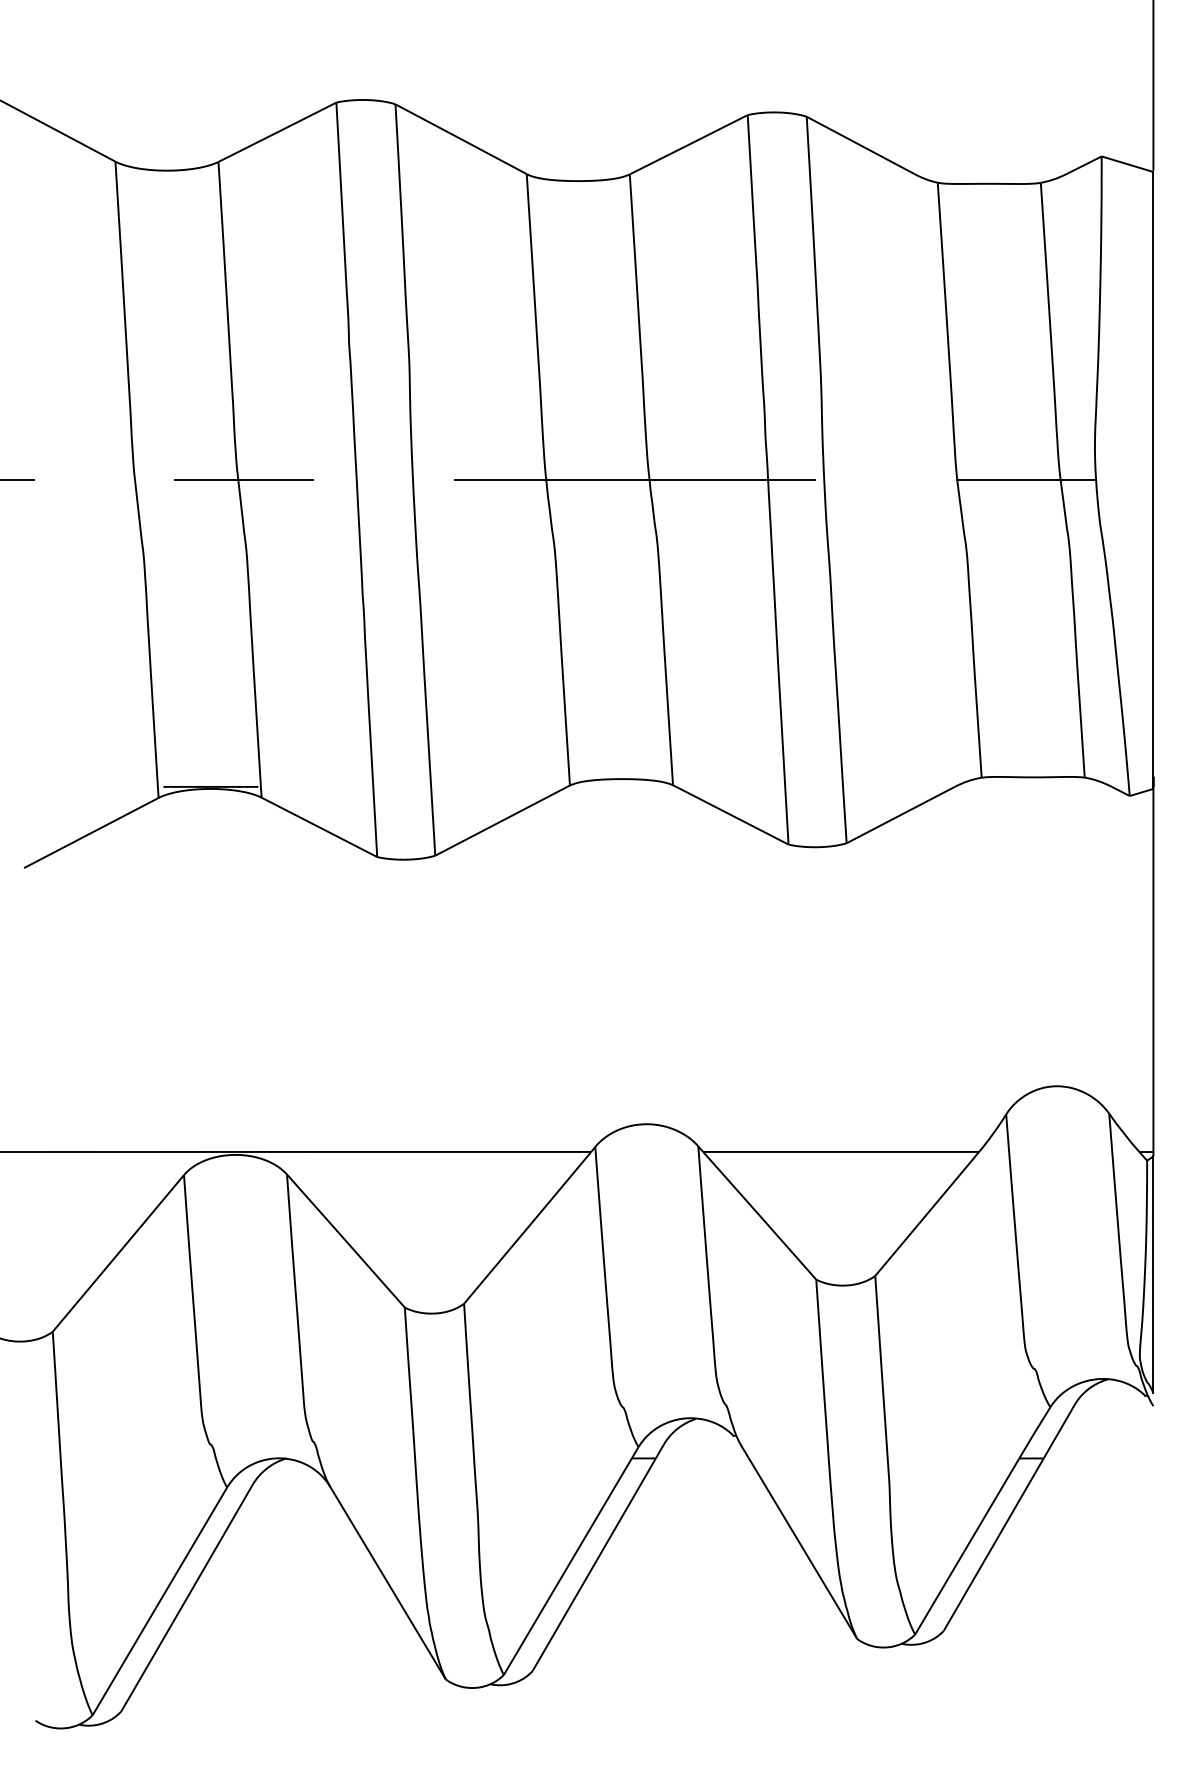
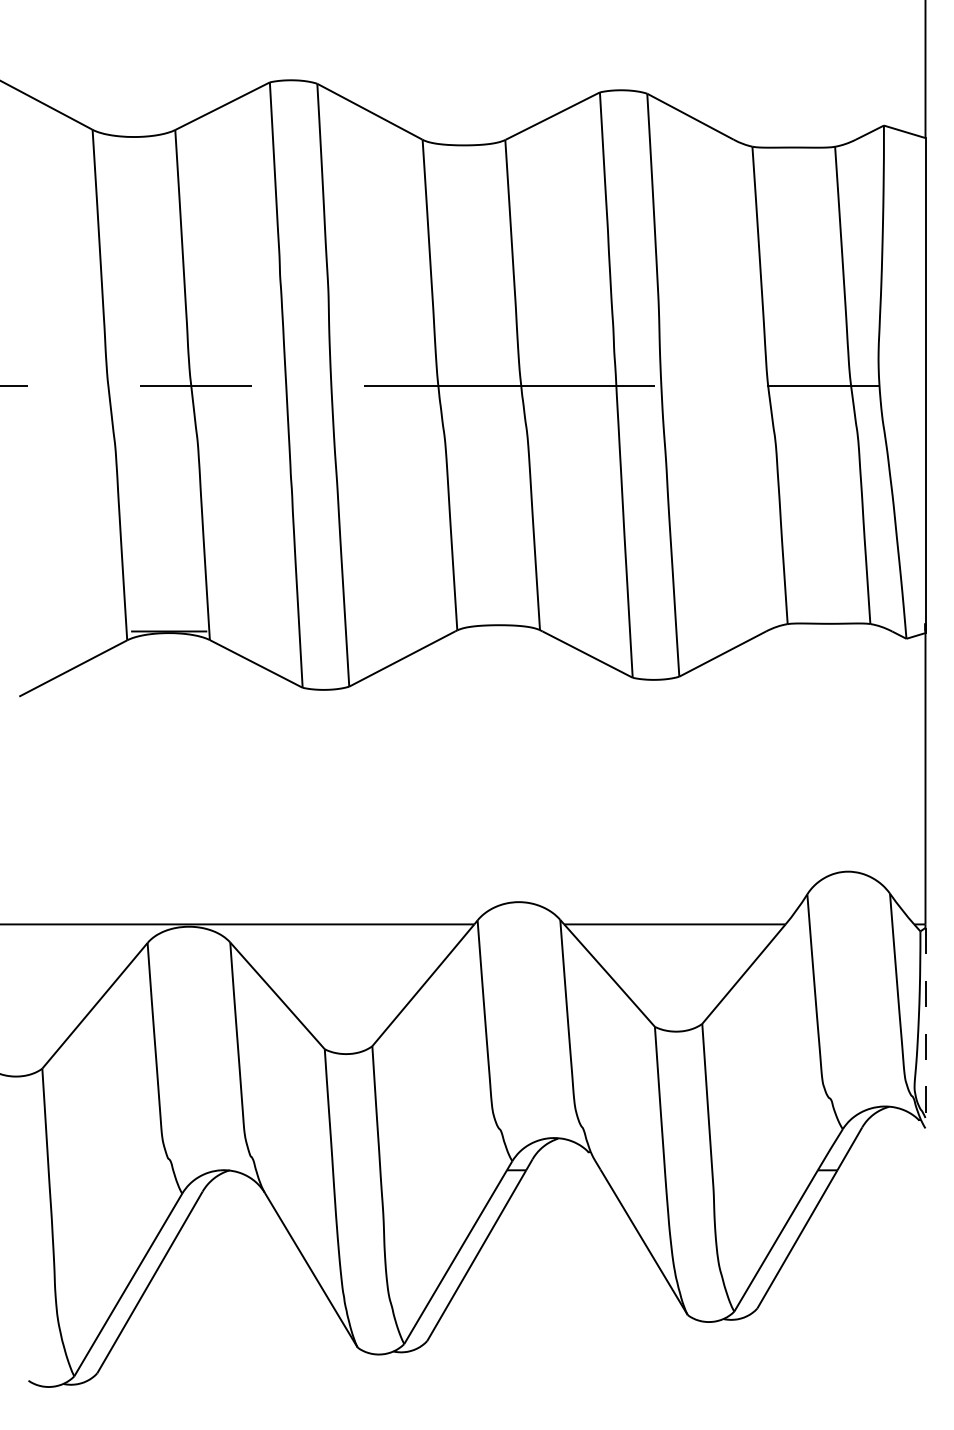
line: (1153, 1275) -> (925, 1023), solid -> dashed

